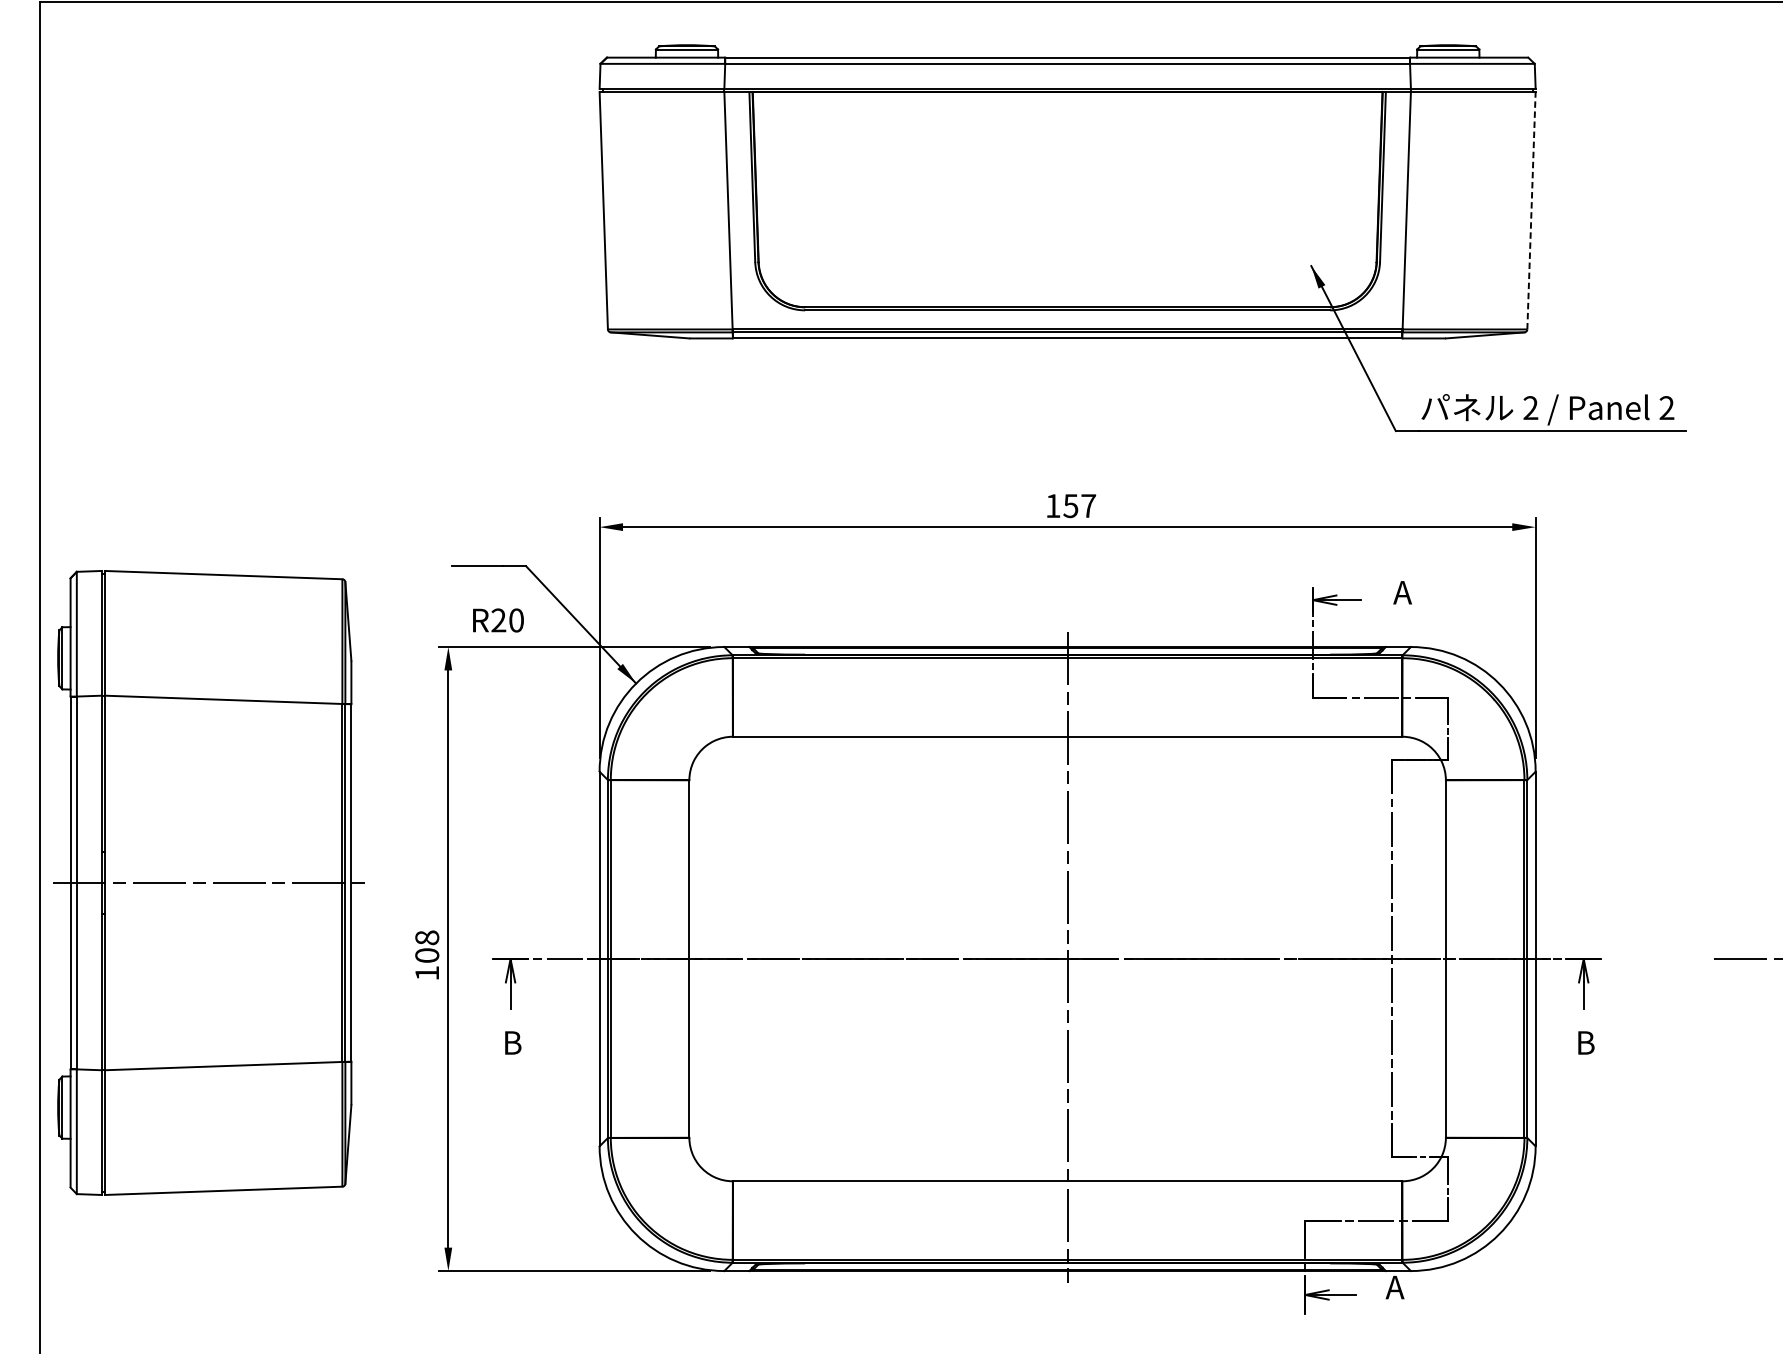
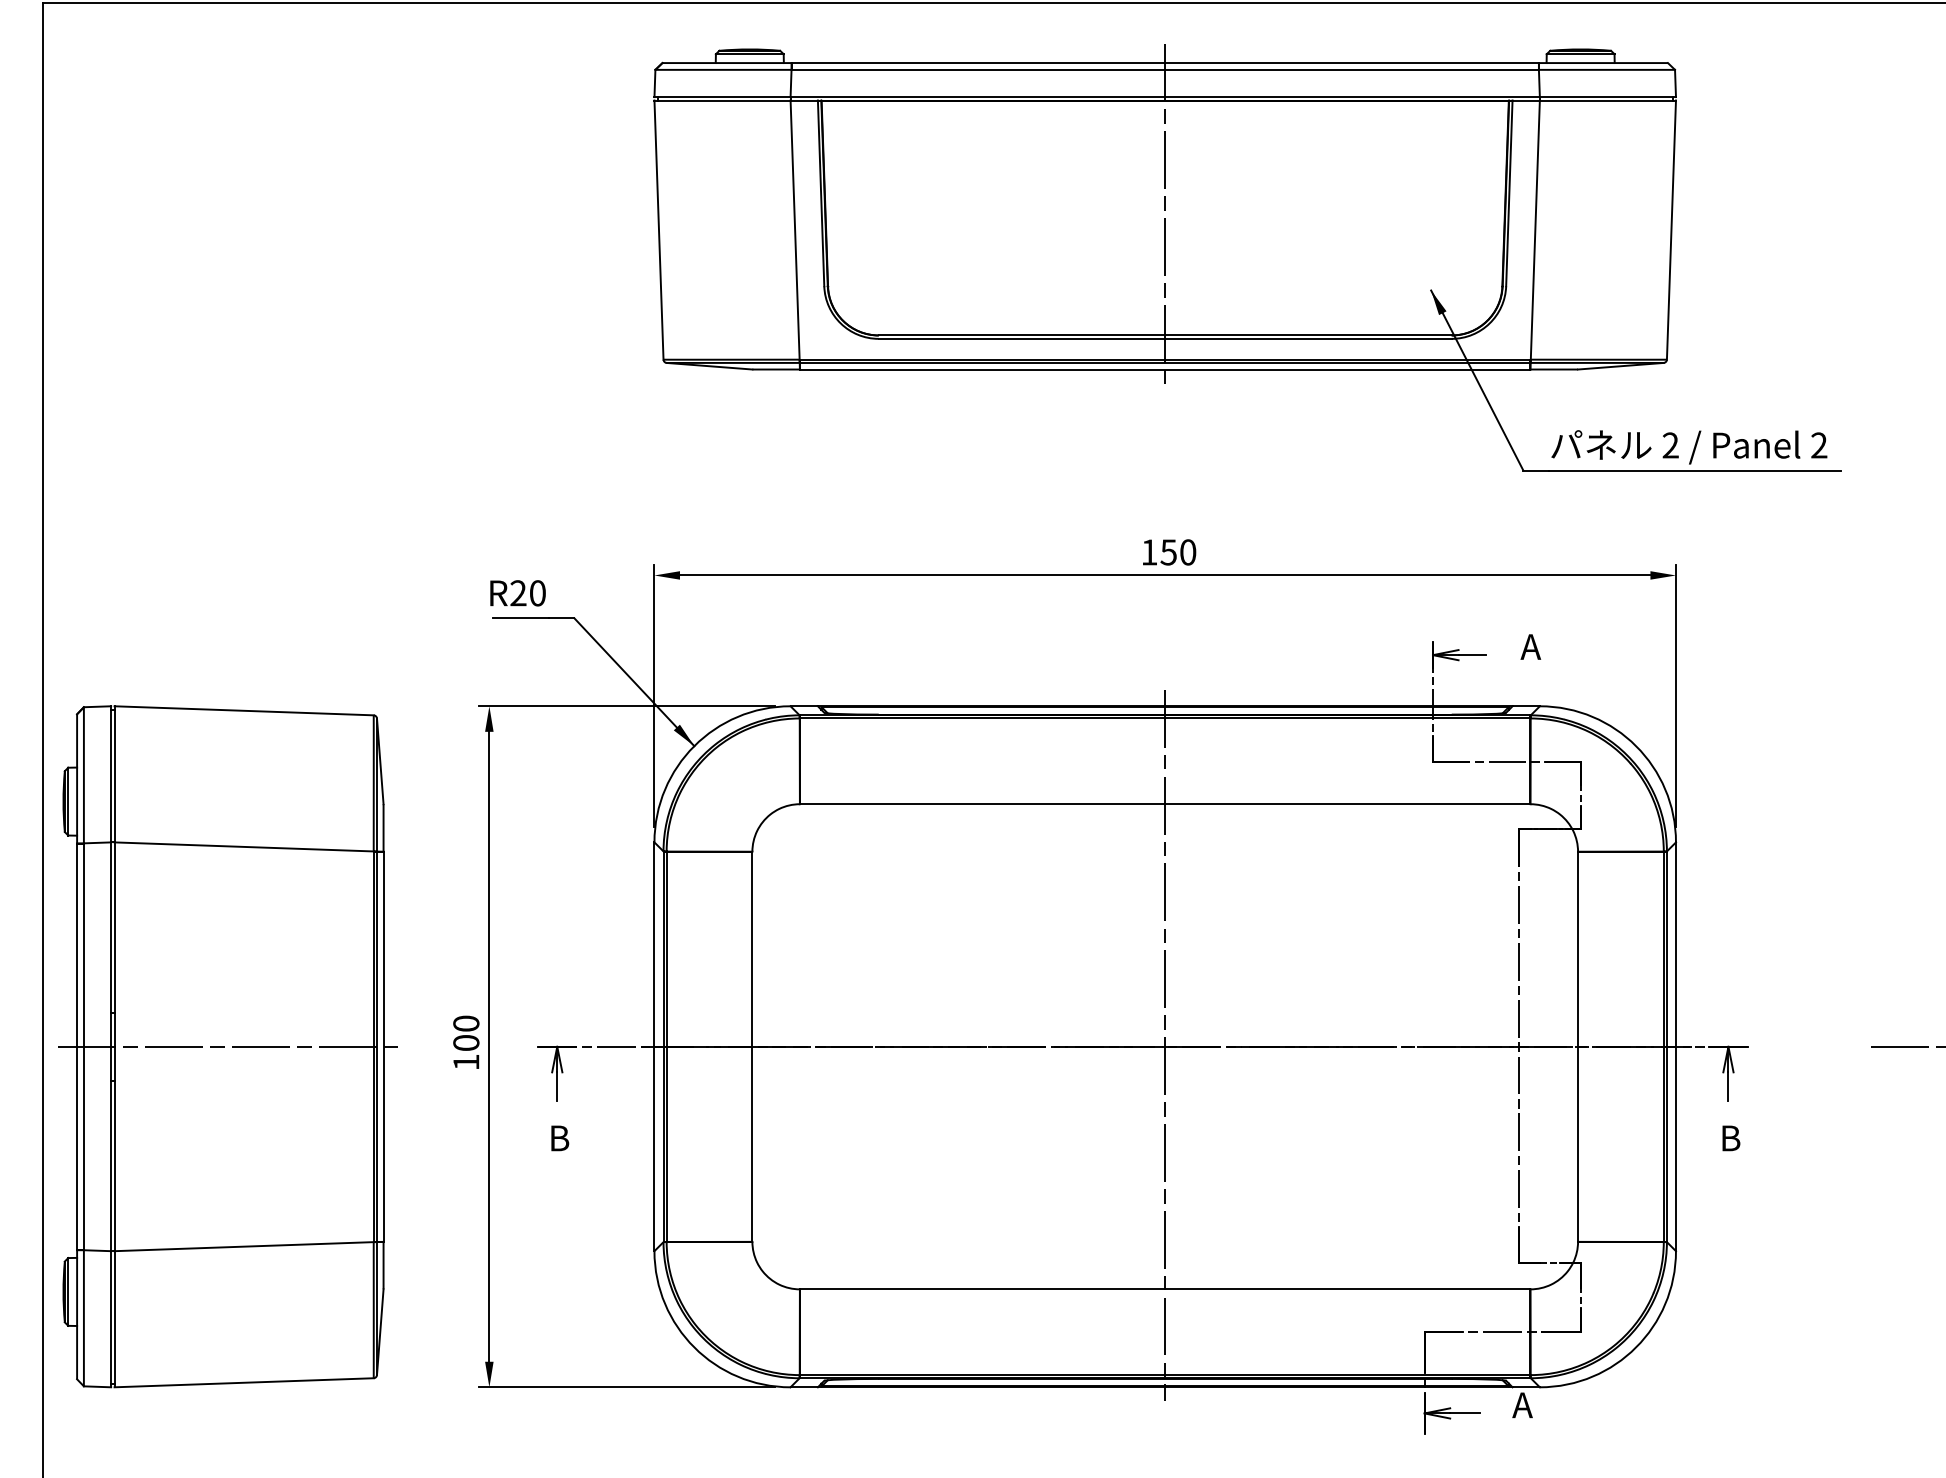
line: (1067, 196) -> (1165, 214), added
line: (1531, 211) -> (1671, 230), dashed -> solid
text: (1088, 506) -> (1188, 552), 157 -> 150
text: (497, 620) -> (517, 593), moved
part: (208, 882) -> (227, 1046), moved
text: (427, 937) -> (466, 1023), 108 -> 100

